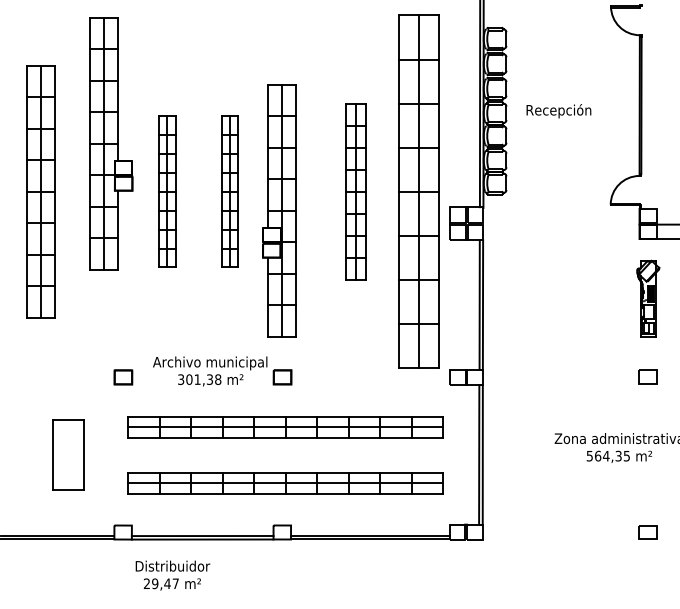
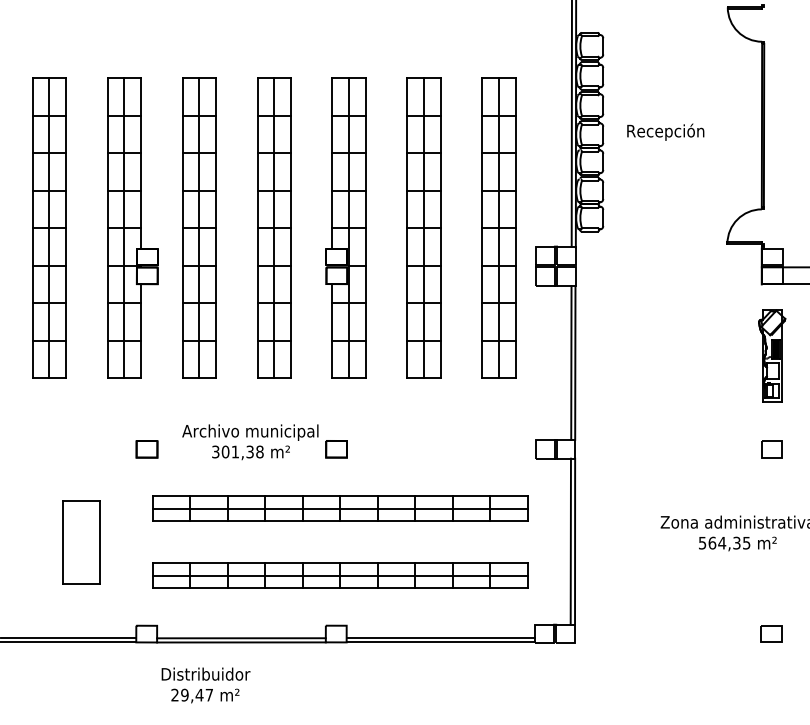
part: (111, 143) -> (132, 227), moved
part: (166, 191) -> (198, 227), size x1.67
part: (229, 191) -> (273, 227), size x1.67
part: (355, 191) -> (423, 227), size x1.43
part: (418, 191) -> (498, 227), size x0.71
part: (279, 210) -> (346, 227), moved

